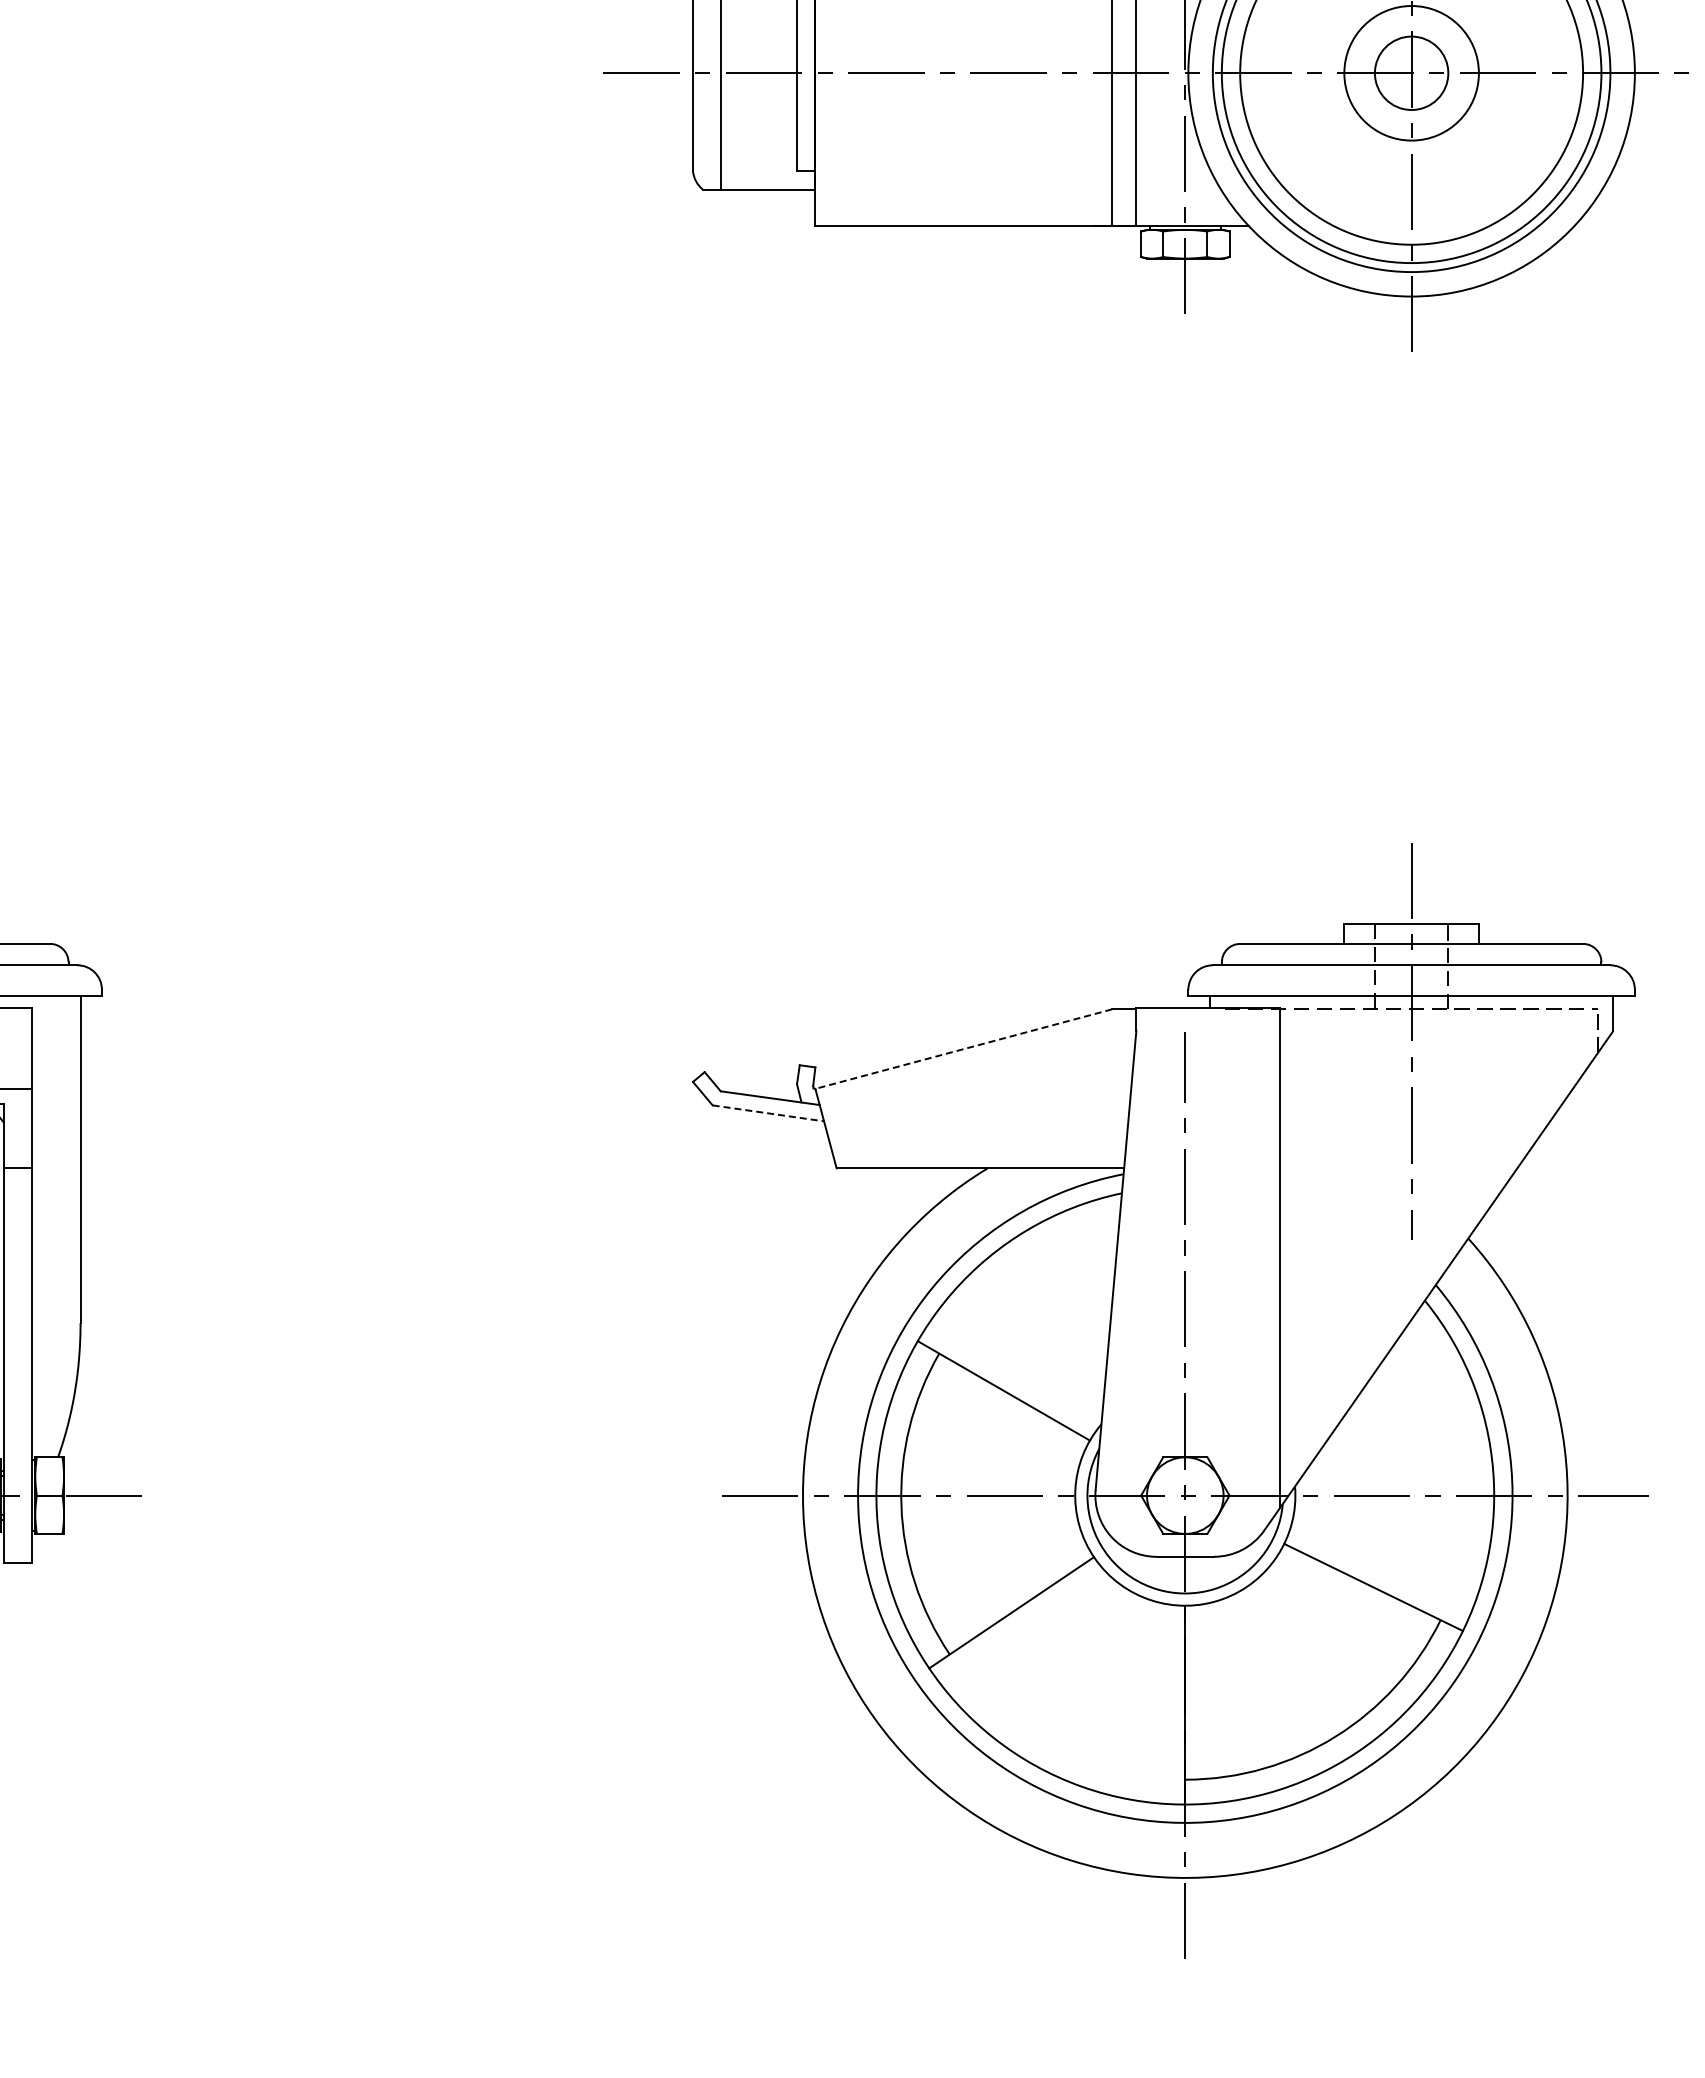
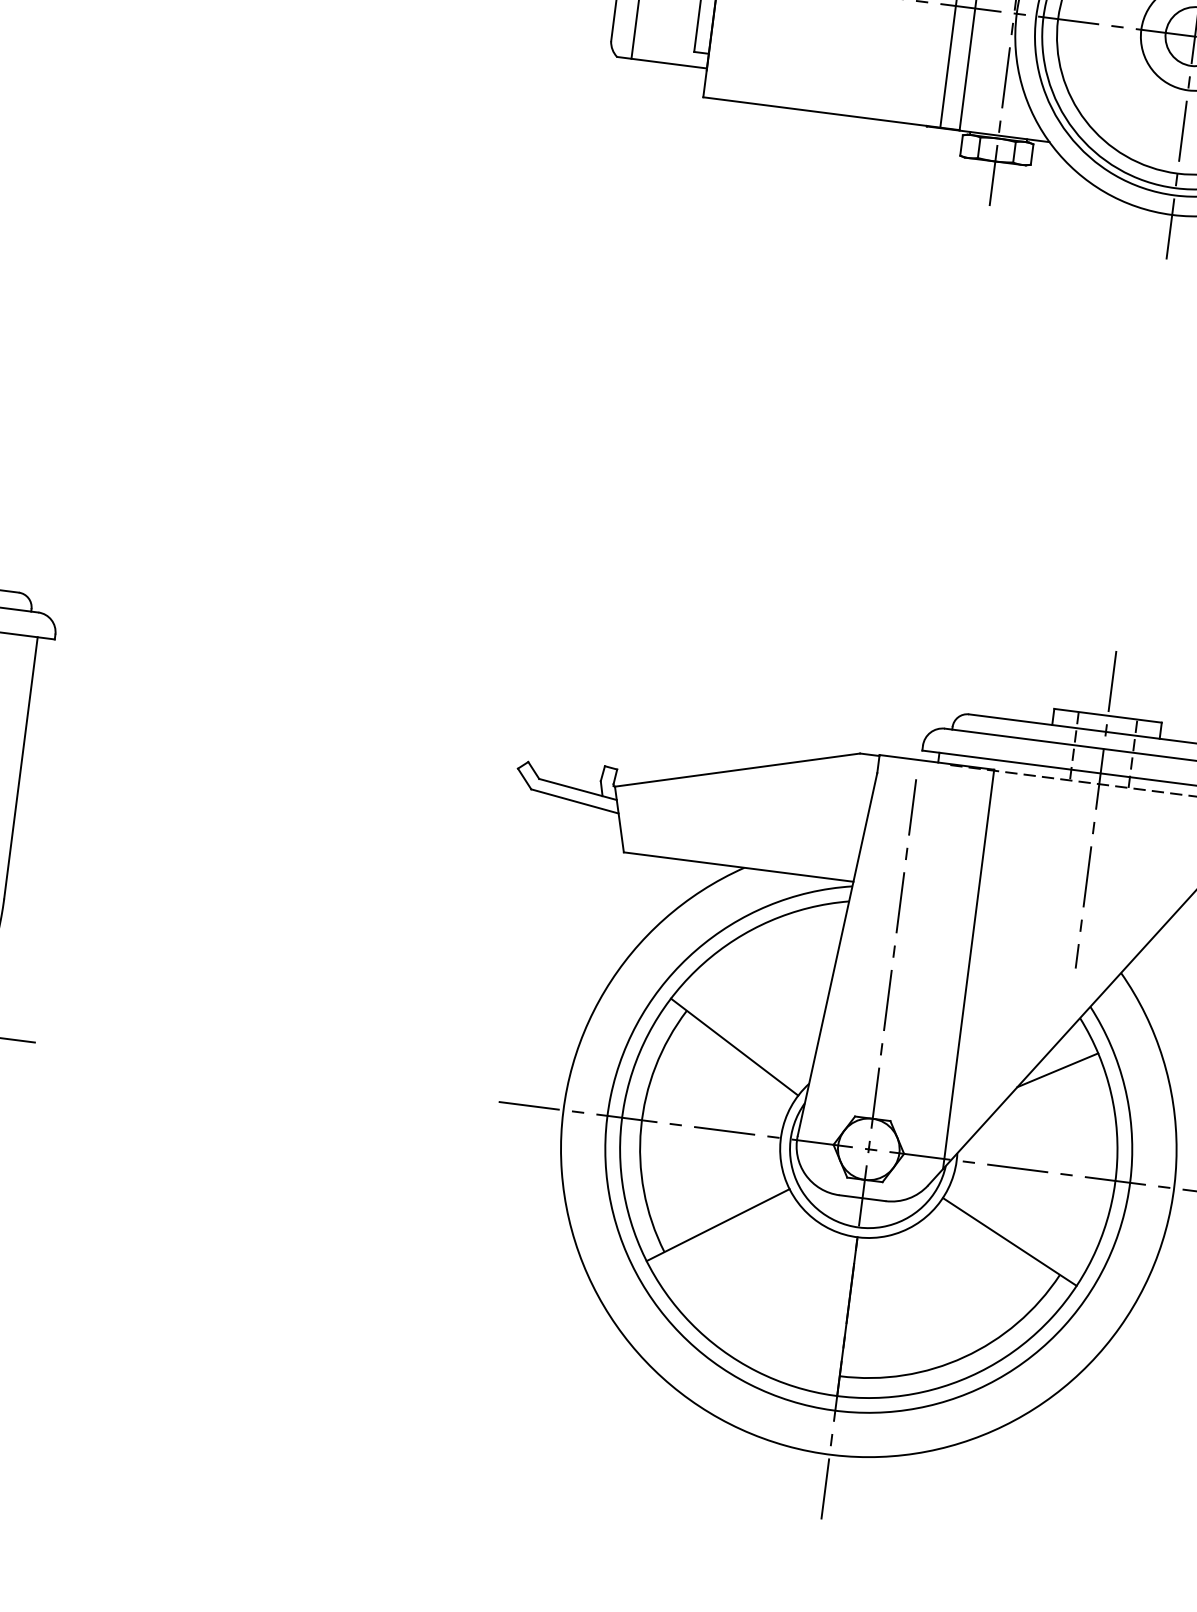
line: (963, 1049) -> (737, 770), dashed -> solid
line: (768, 1113) -> (575, 801), dashed -> solid
line: (1405, 1368) -> (1057, 1070), added

